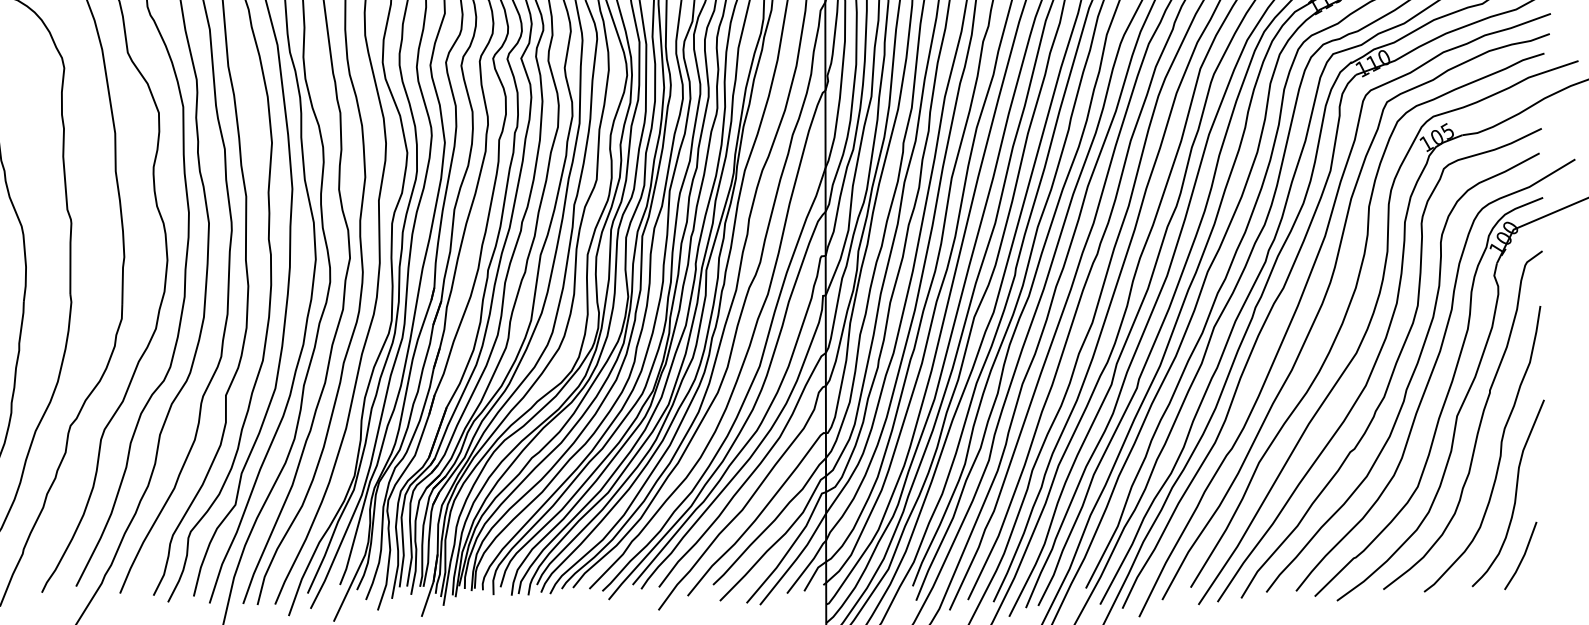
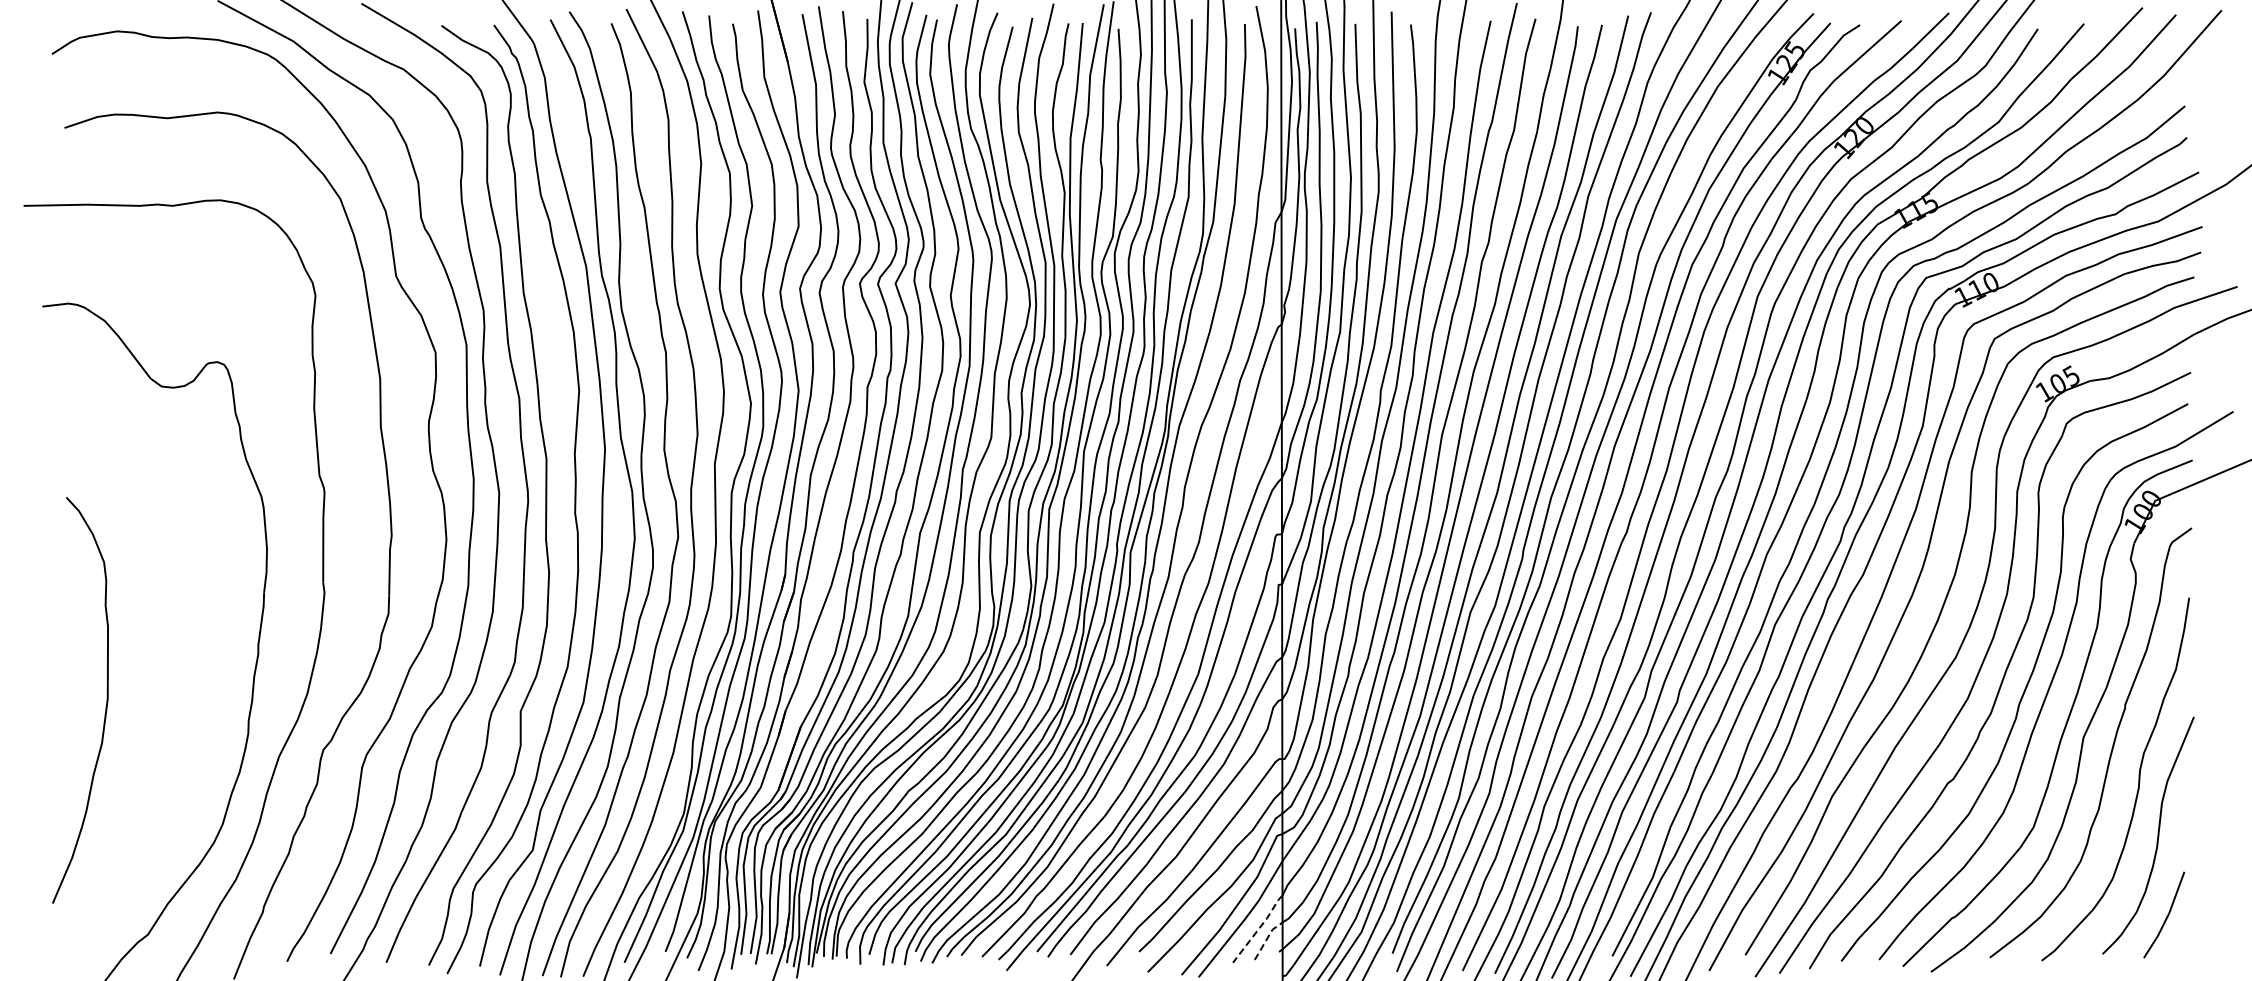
line: (807, 567) -> (1258, 929), solid -> dashed
line: (814, 574) -> (1267, 938), solid -> dashed

